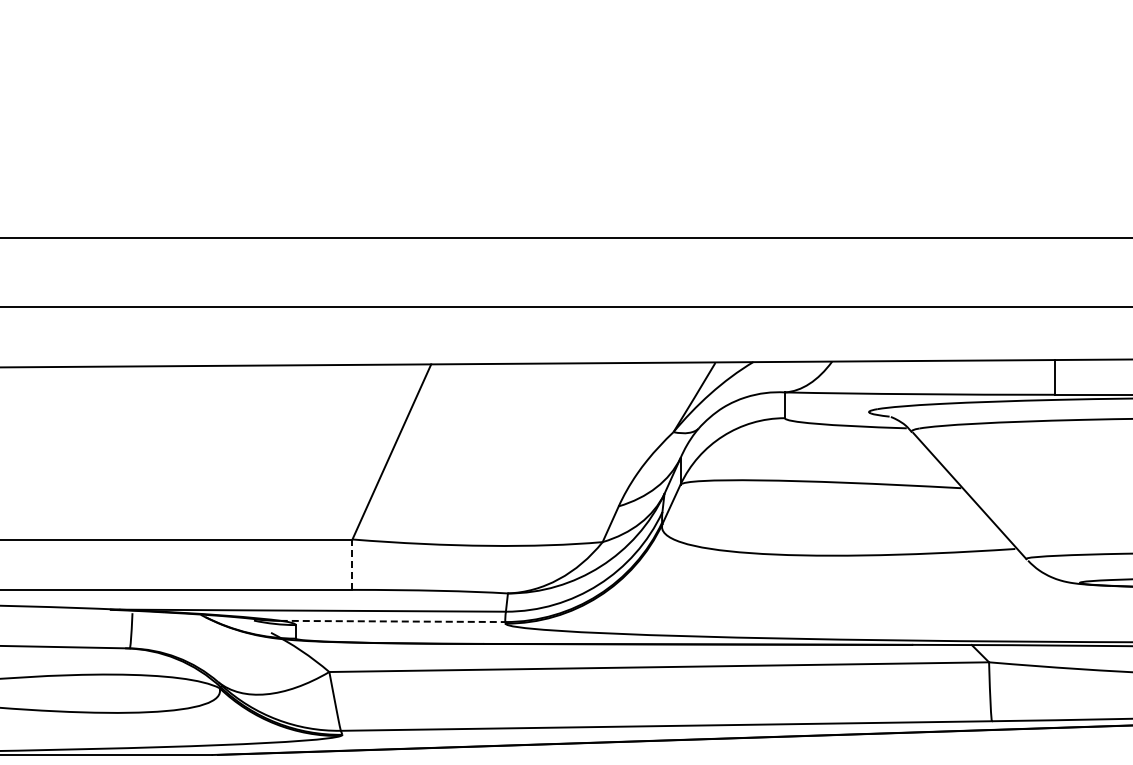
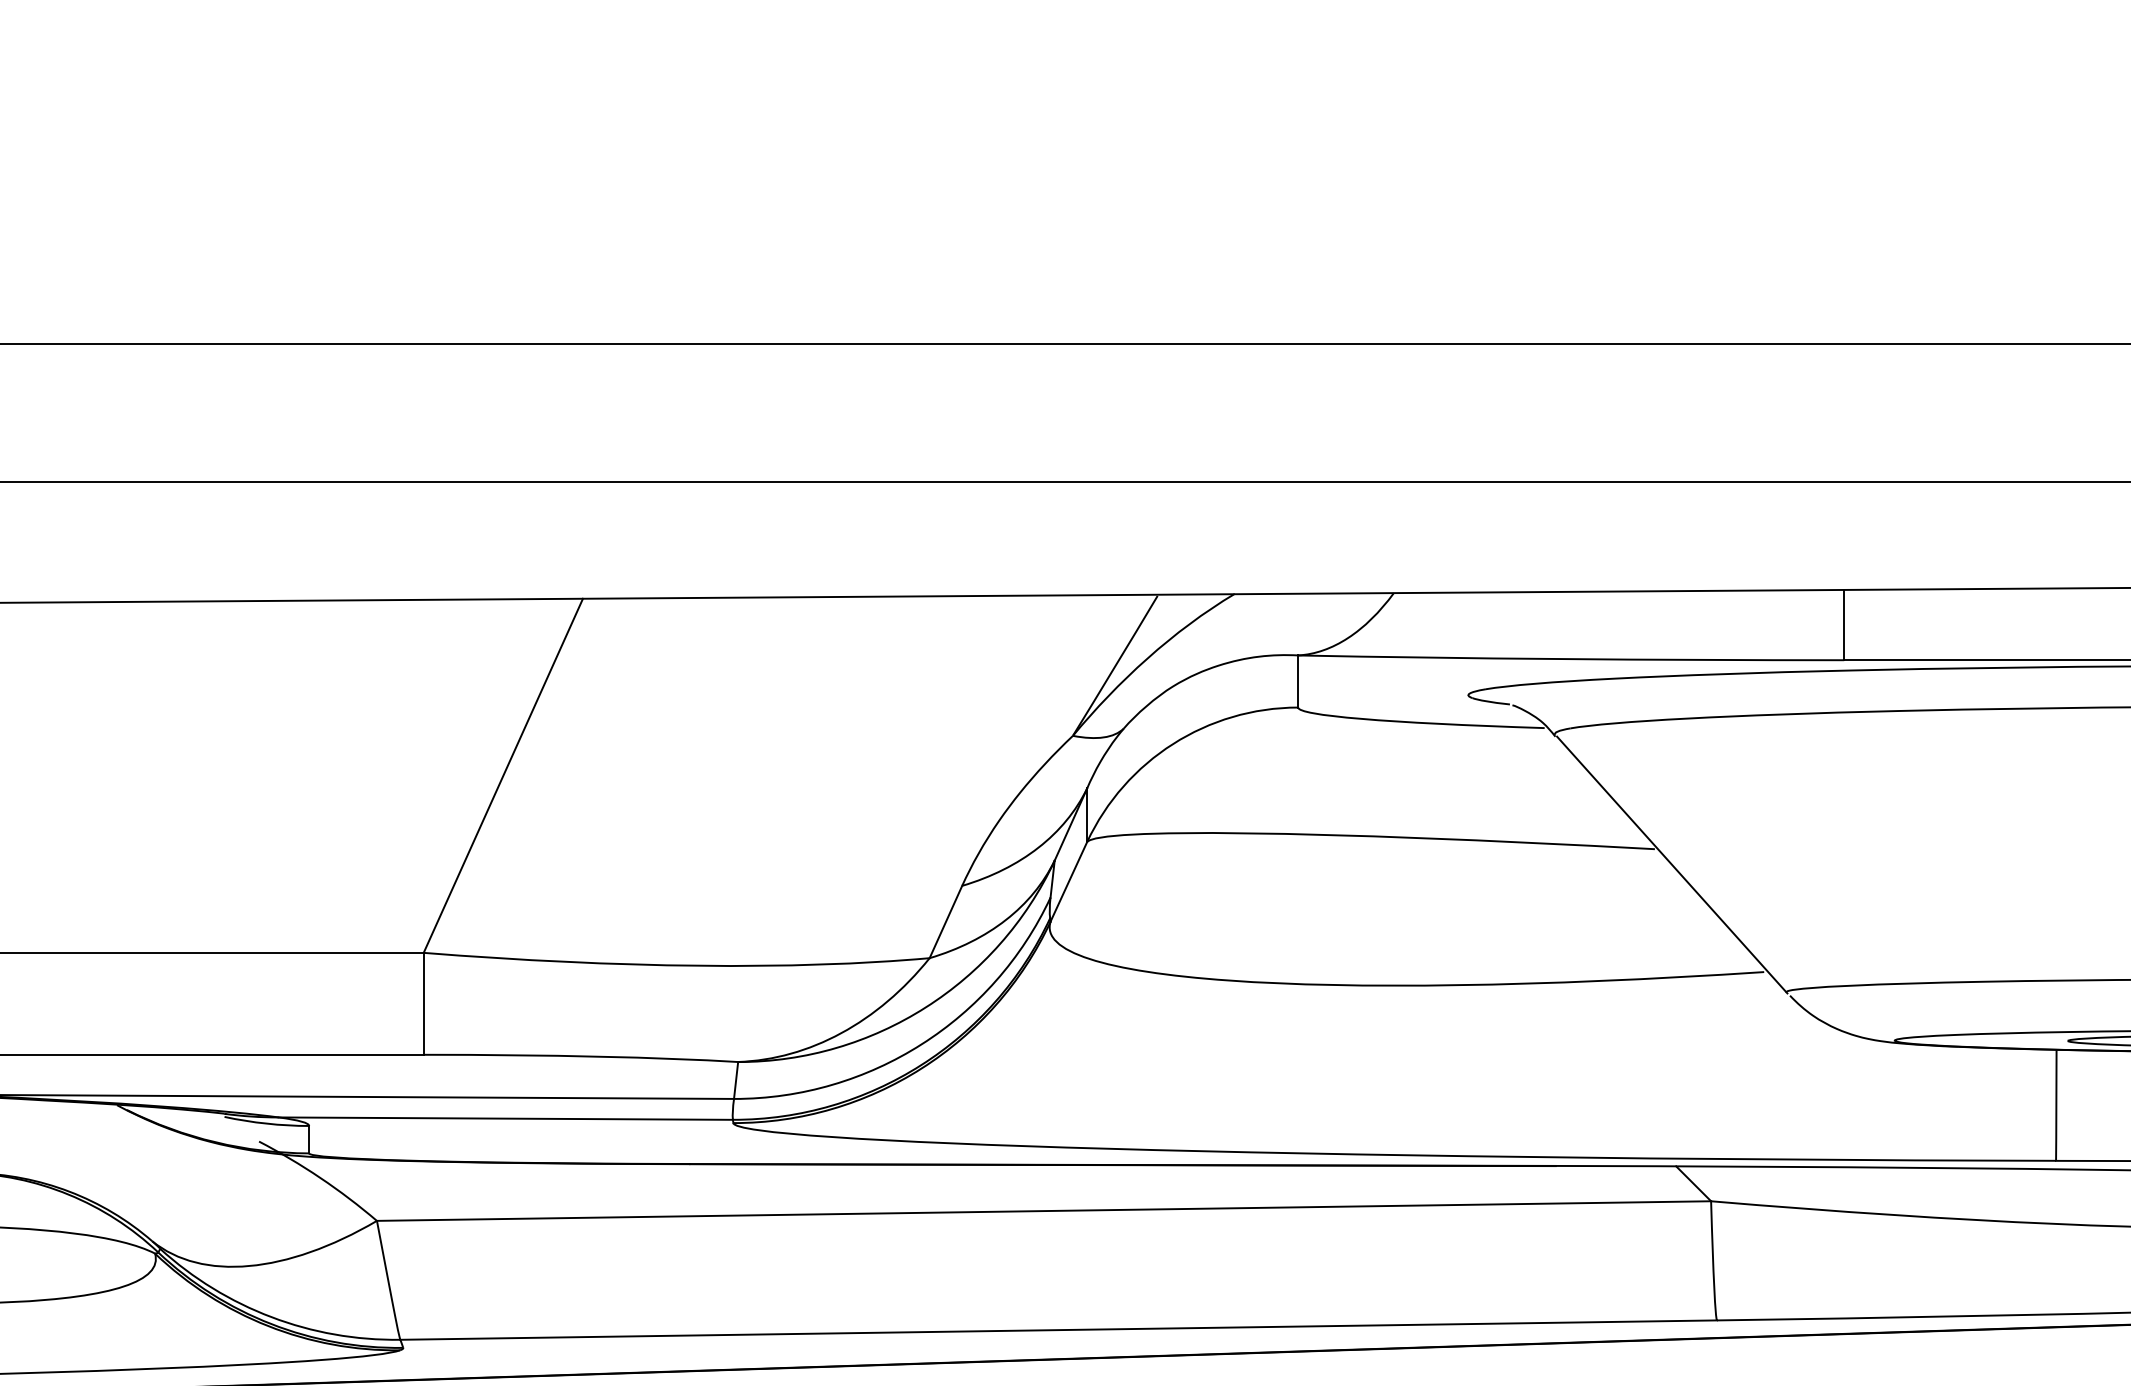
line: (352, 564) -> (423, 1003), dashed -> solid
line: (393, 621) -> (506, 1118), dashed -> solid

